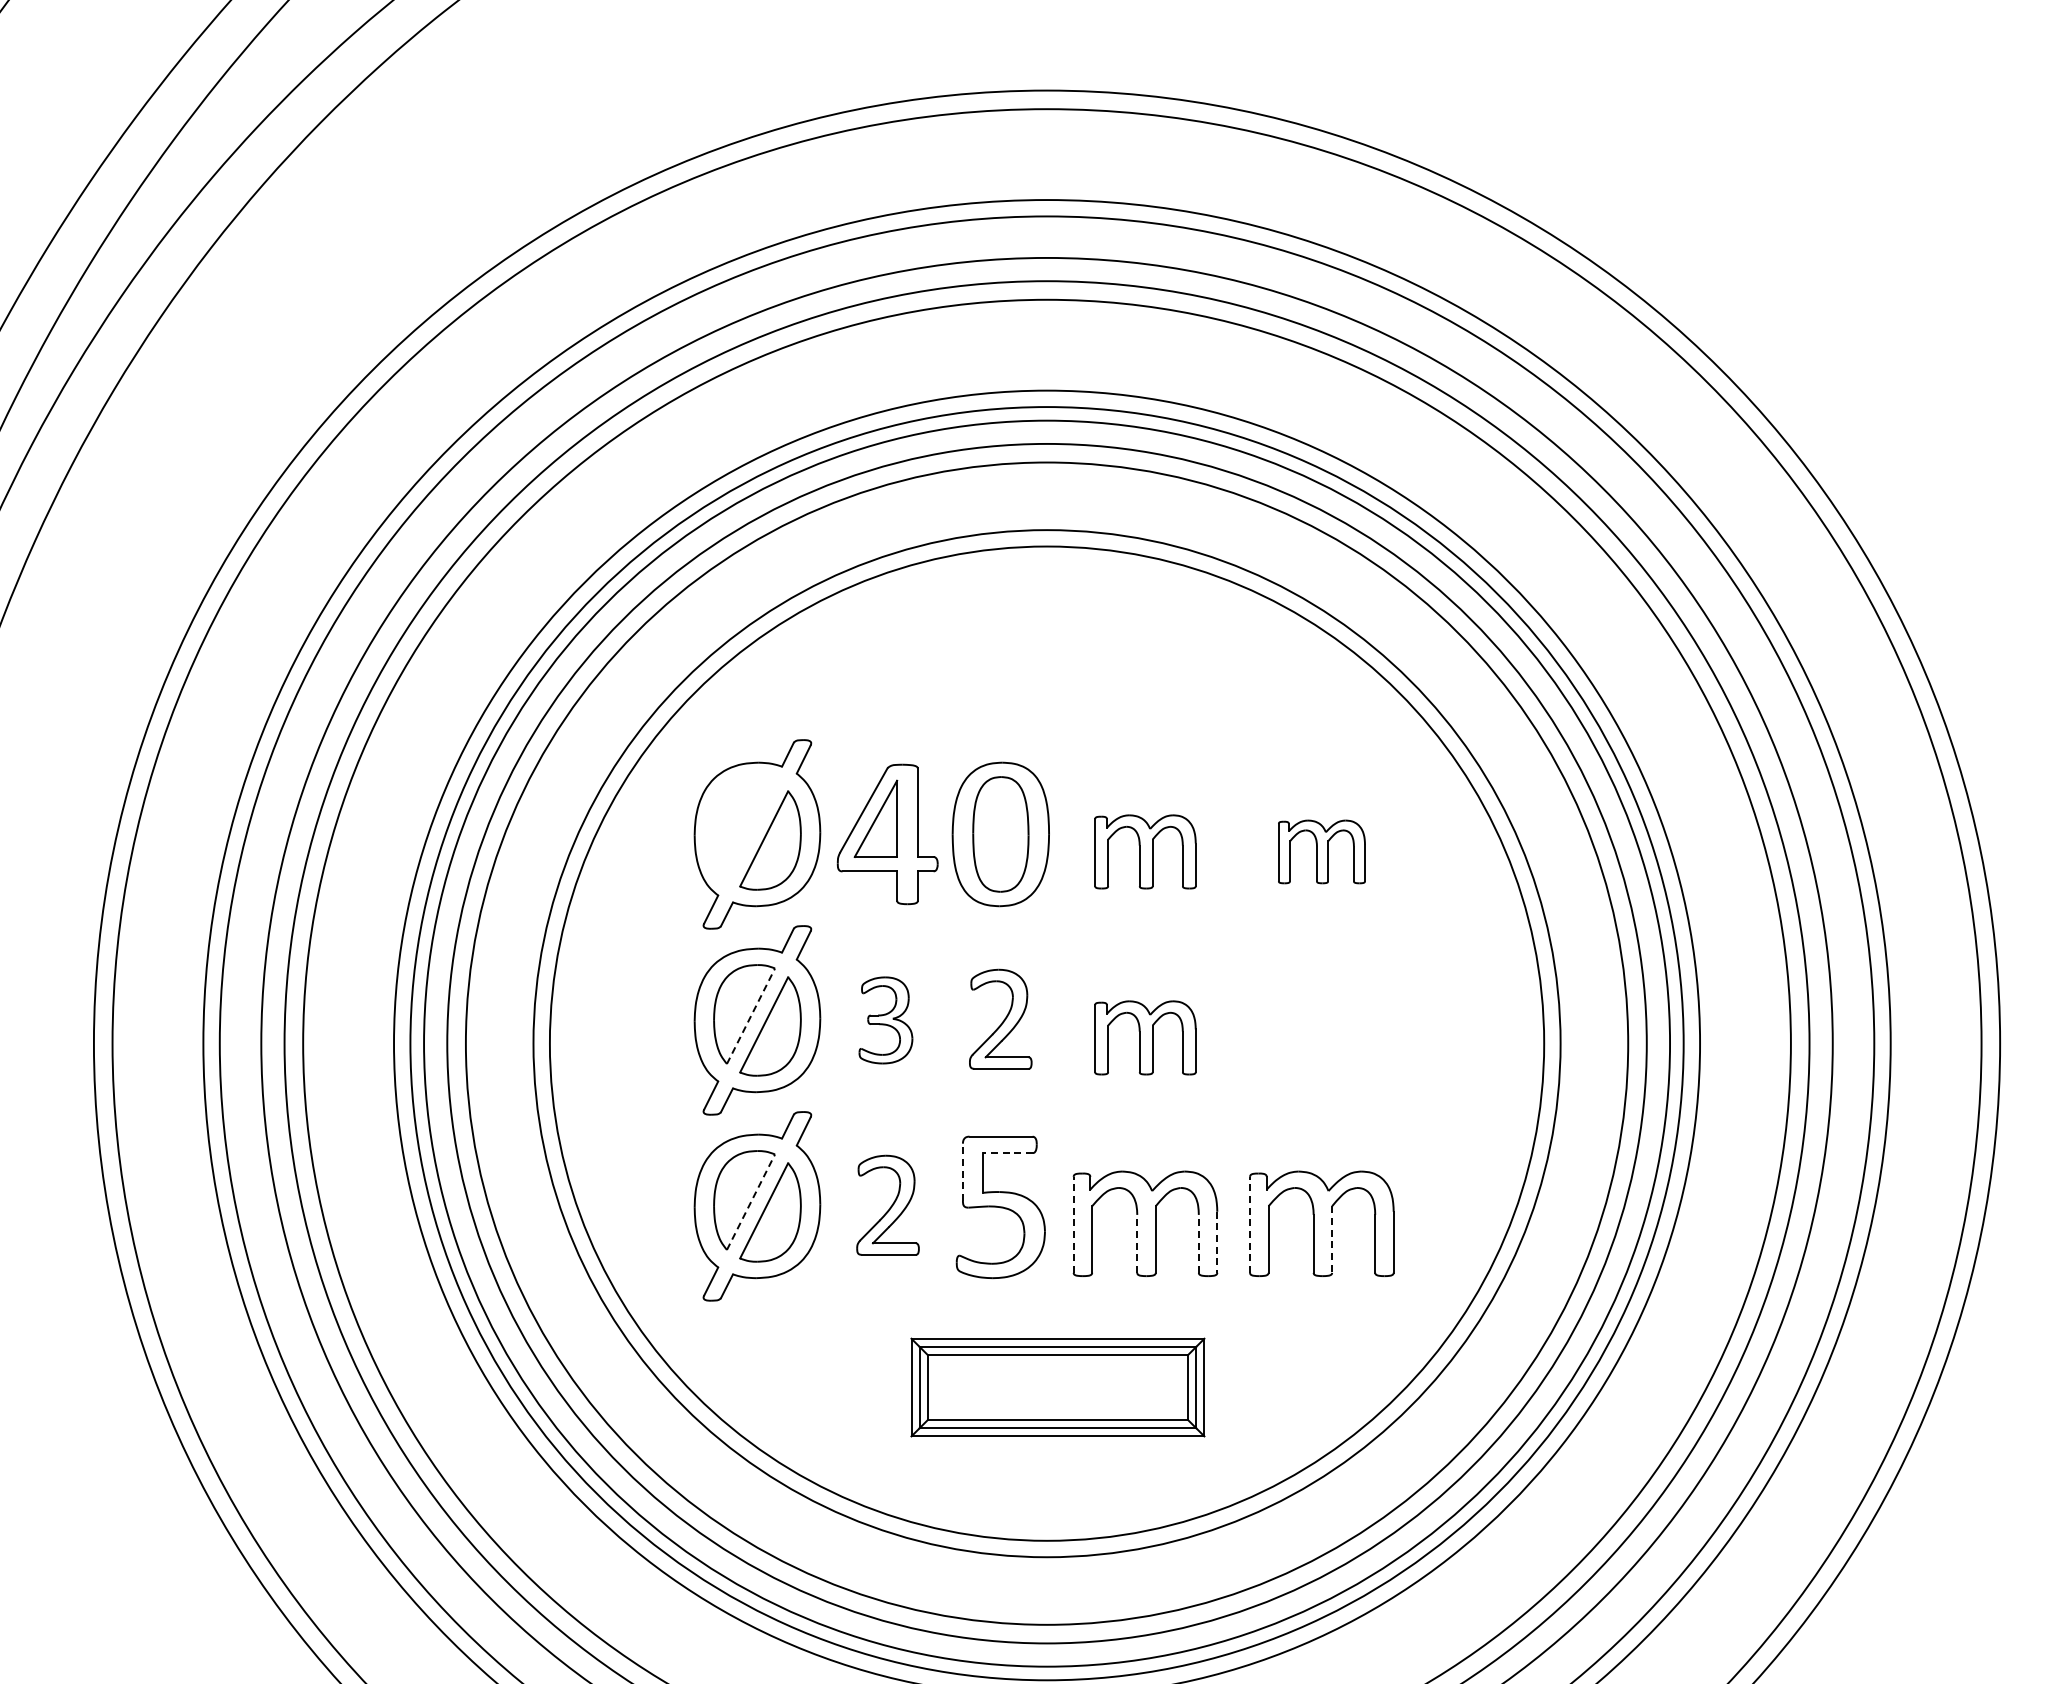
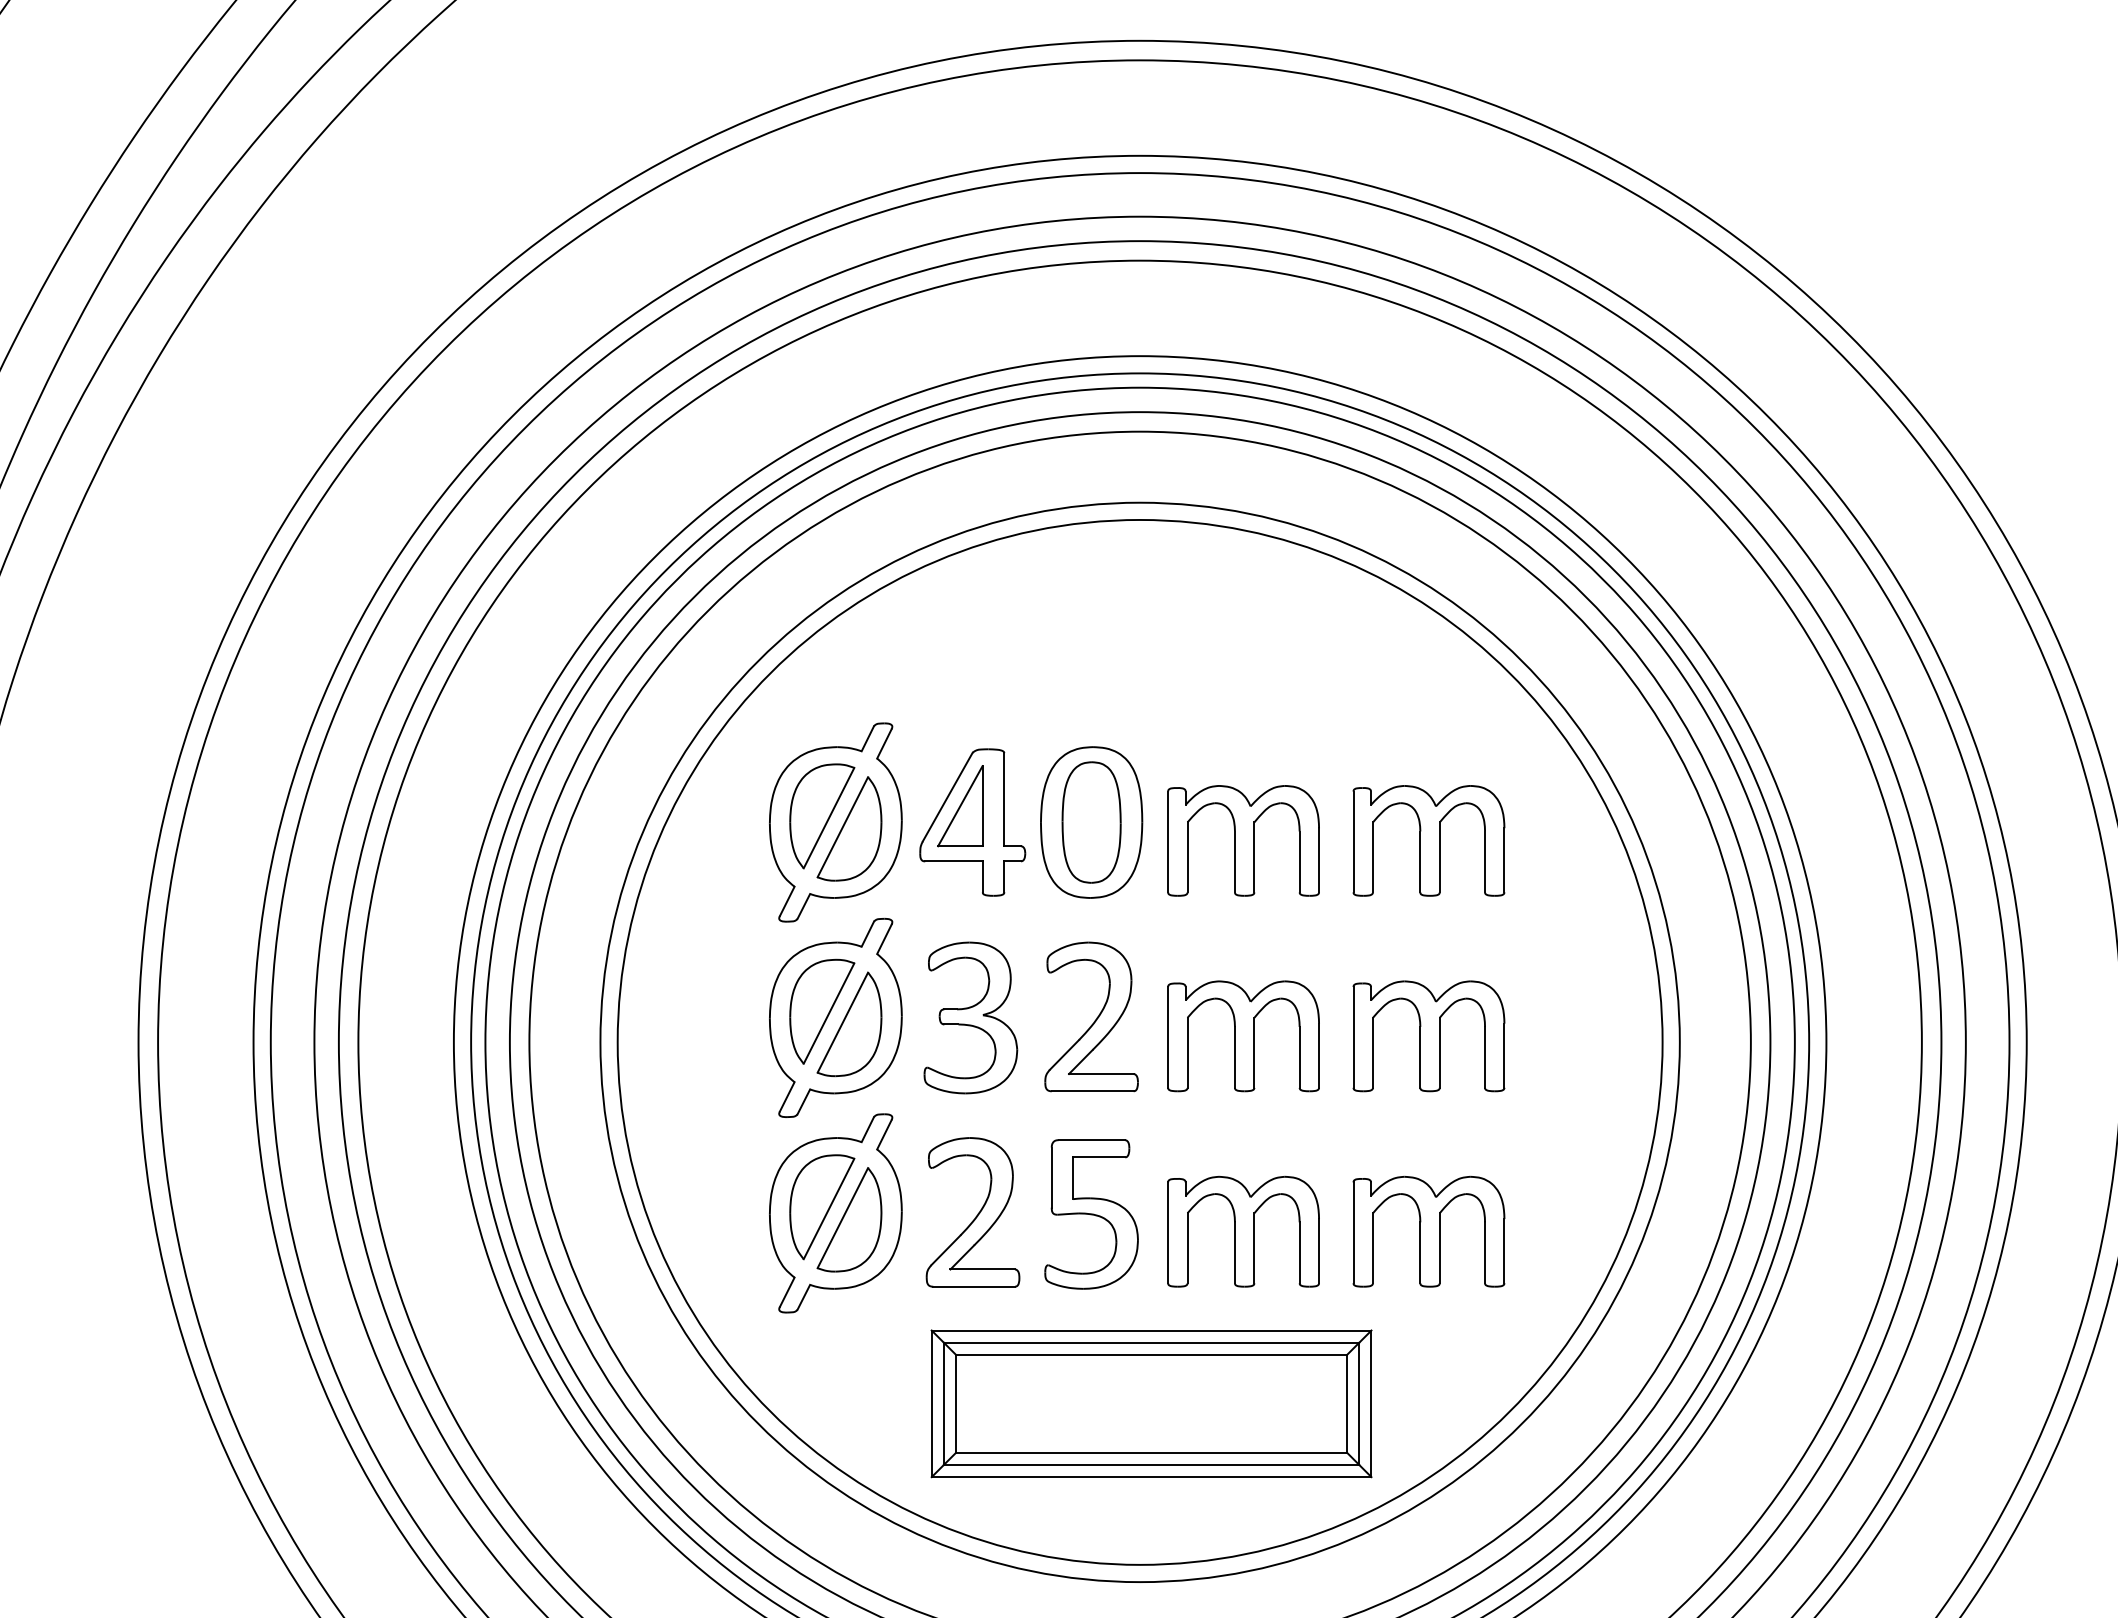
part: (744, 828) -> (822, 816), added
part: (1145, 851) -> (1243, 840), size x1.43
part: (1321, 851) -> (1428, 840), size x1.67
line: (751, 1015) -> (829, 1012), dashed -> solid
part: (1000, 1018) -> (1091, 1015), size x1.43
part: (885, 1020) -> (970, 1018), size x1.67
part: (1145, 1037) -> (1243, 1035), size x1.43
part: (1321, 1037) -> (1428, 1035), added
line: (1008, 1153) -> (1099, 1157), dashed -> solid
line: (962, 1172) -> (1051, 1177), dashed -> solid
line: (751, 1201) -> (829, 1208), dashed -> solid
part: (887, 1204) -> (972, 1211), size x1.43
line: (1073, 1224) -> (1167, 1232), dashed -> solid
line: (1250, 1224) -> (1353, 1232), dashed -> solid
line: (1332, 1240) -> (1440, 1249), dashed -> solid
line: (1217, 1242) -> (1319, 1251), dashed -> solid
line: (1137, 1243) -> (1235, 1252), dashed -> solid
line: (1198, 1243) -> (1299, 1252), dashed -> solid
part: (1057, 1387) -> (1151, 1403), size x1.43

